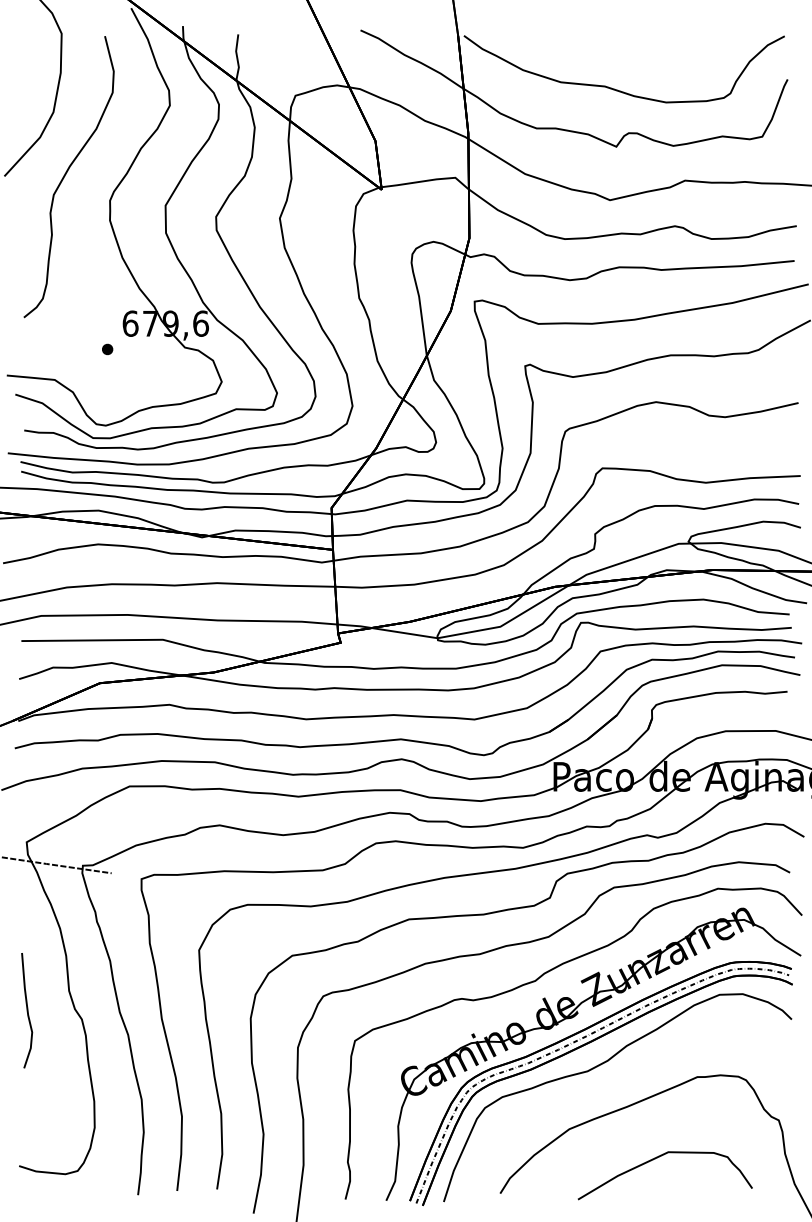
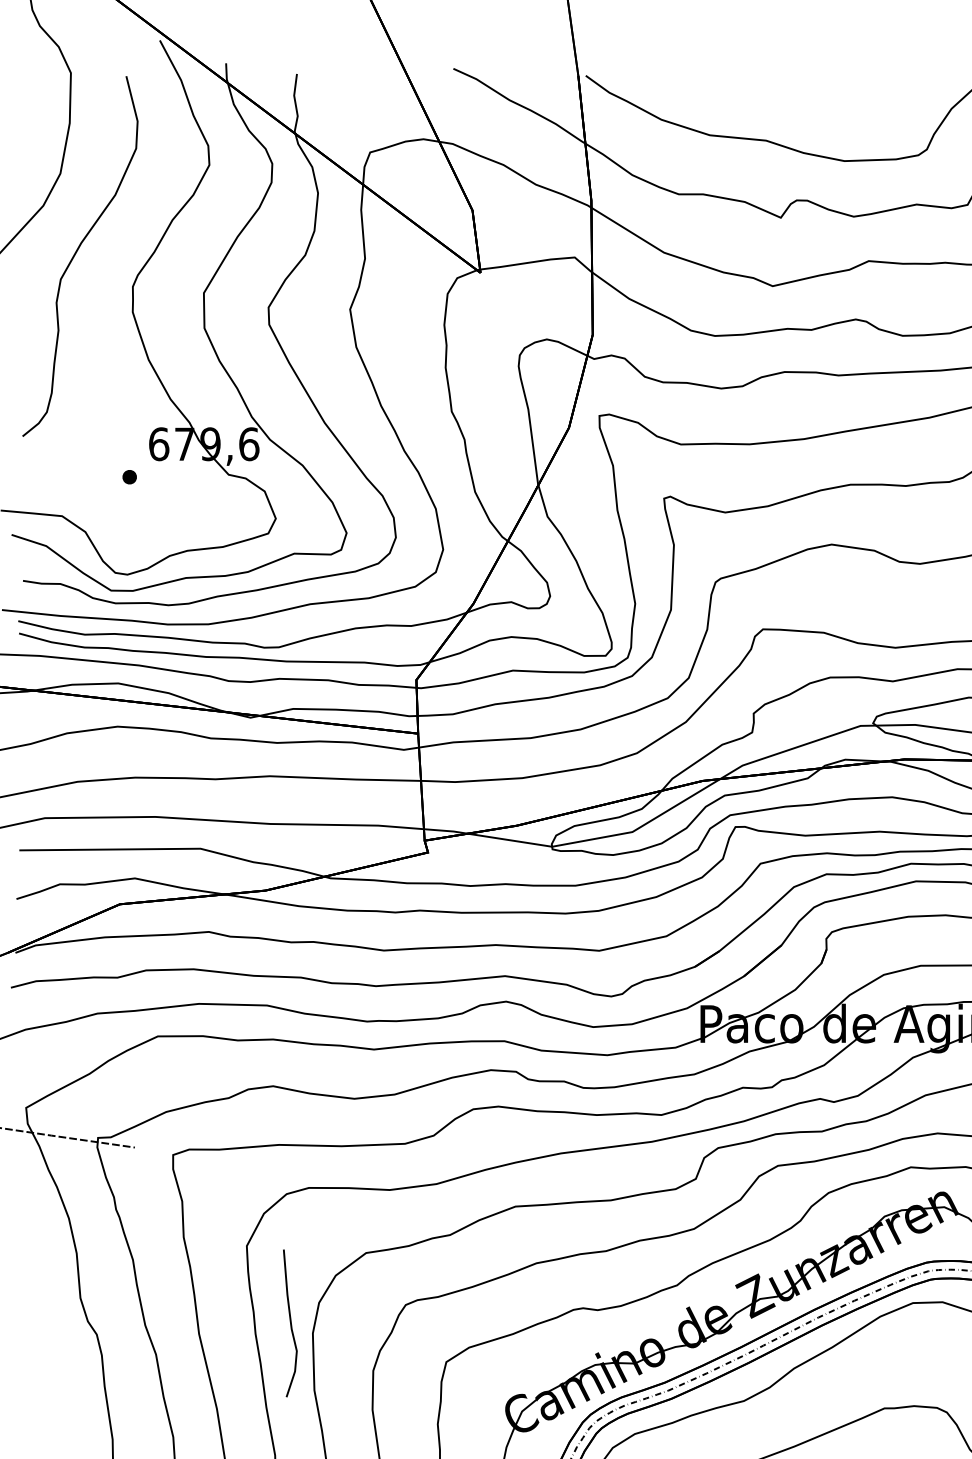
curve: (27, 1010) -> (290, 1323), moved

